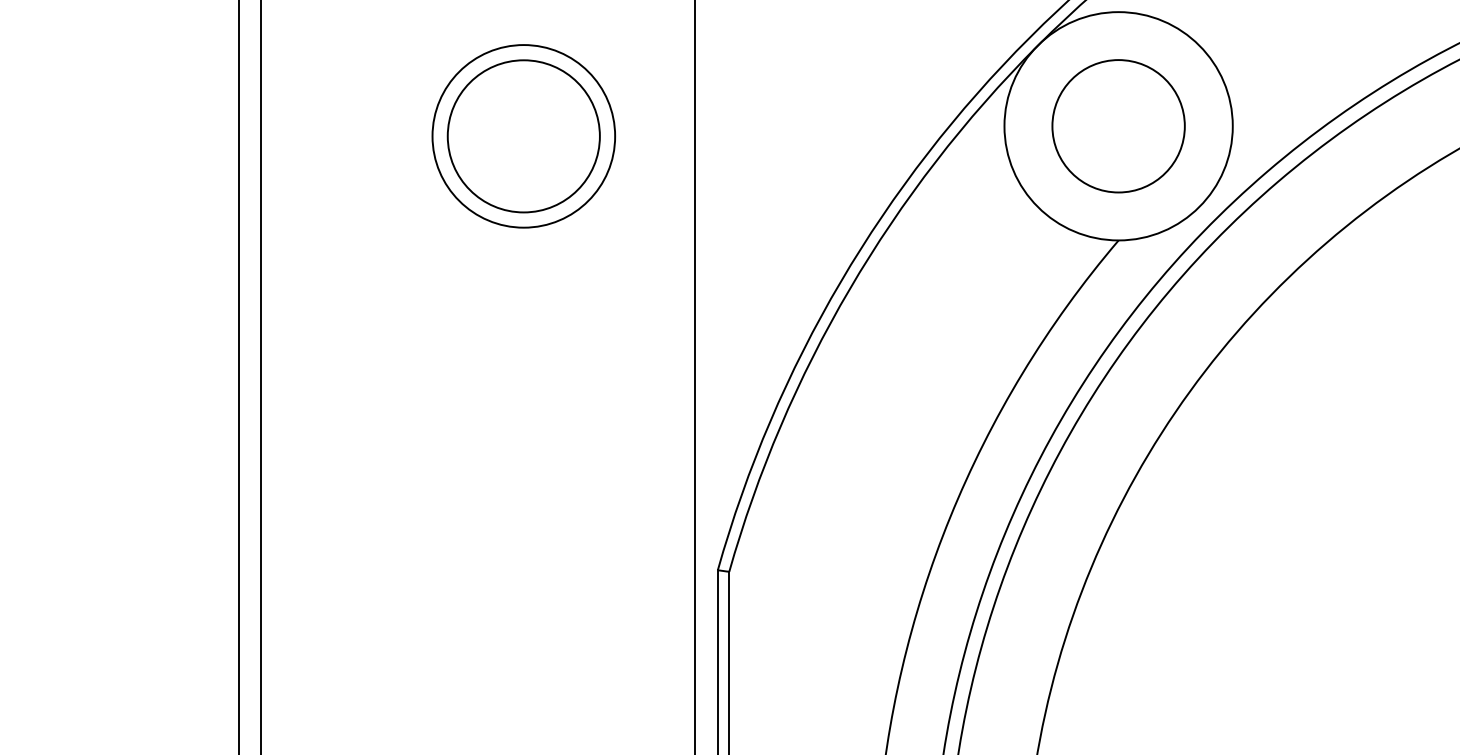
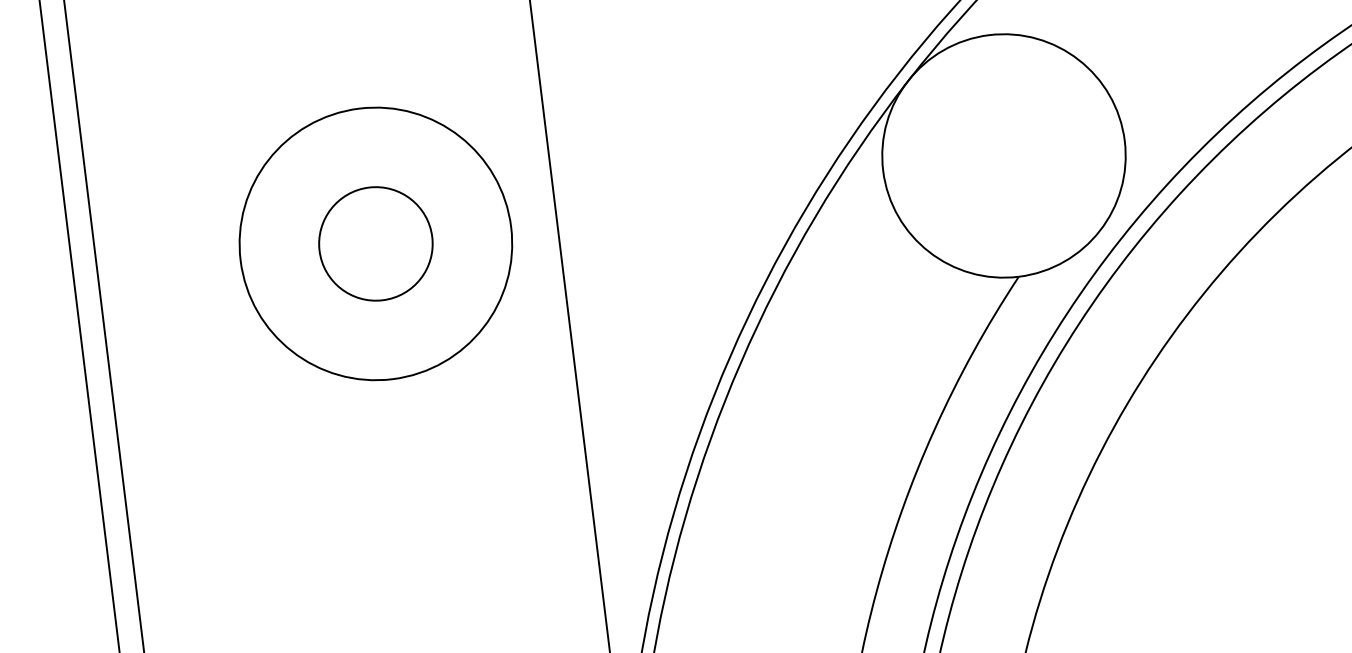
circle: (1118, 126) -> (1003, 156), removed
circle: (523, 136) -> (375, 244), size x0.7
circle: (523, 136) -> (375, 244), size x1.4

